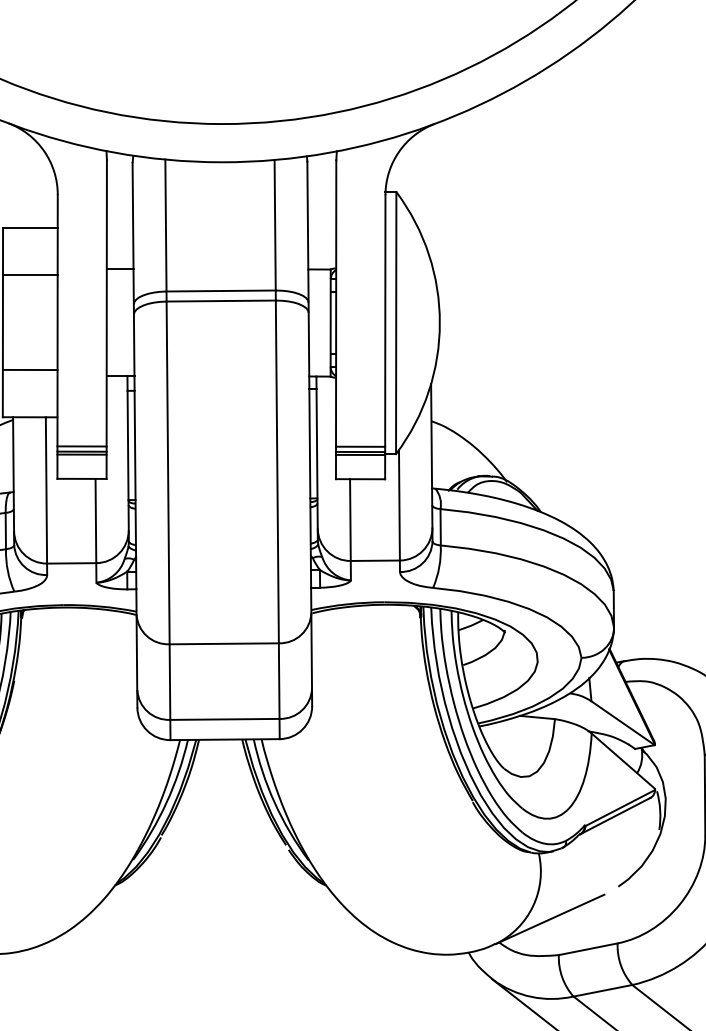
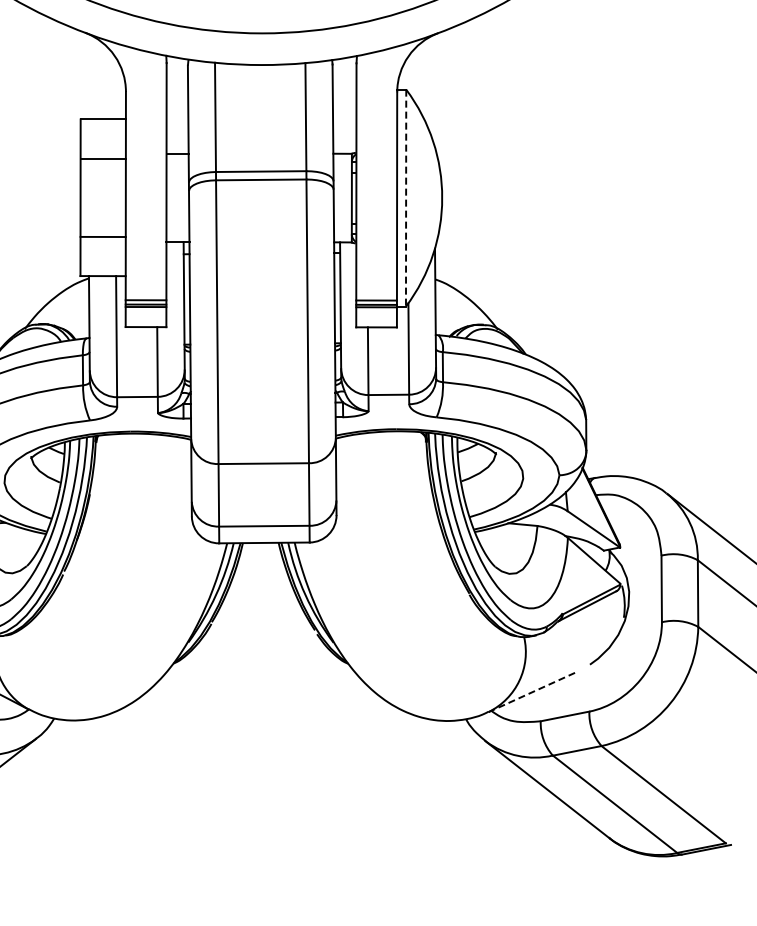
line: (396, 323) -> (406, 198), solid -> dashed
line: (550, 919) -> (533, 691), solid -> dashed

